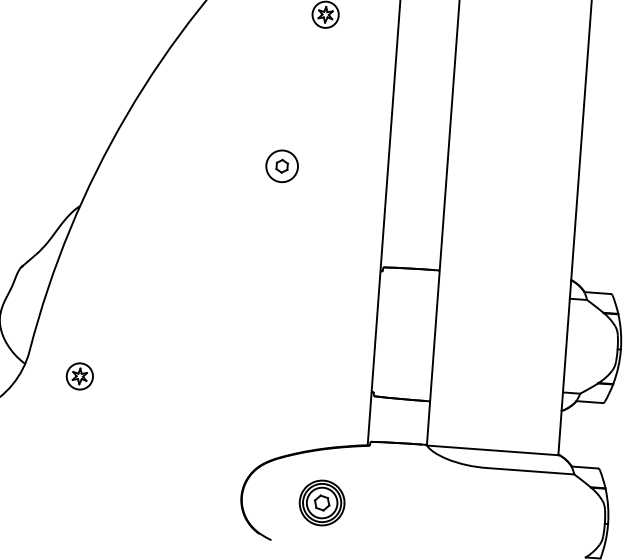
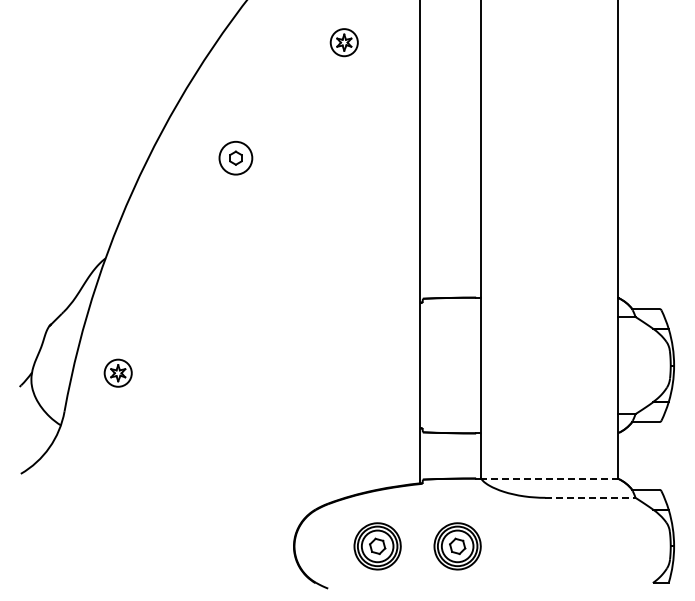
part: (281, 166) -> (235, 158), moved
part: (79, 375) -> (117, 372), moved
line: (492, 450) -> (549, 479), solid -> dashed
line: (530, 470) -> (590, 497), solid -> dashed
part: (399, 508) -> (457, 546), added

